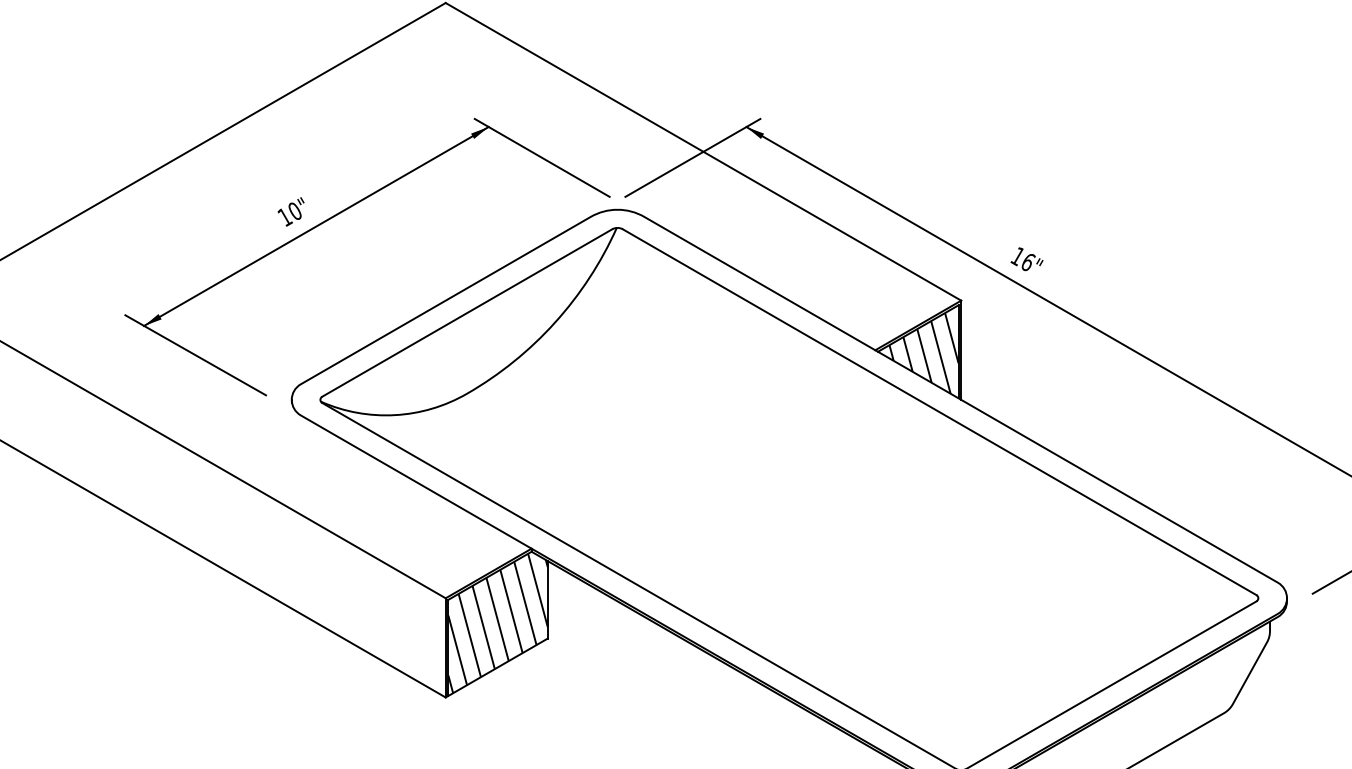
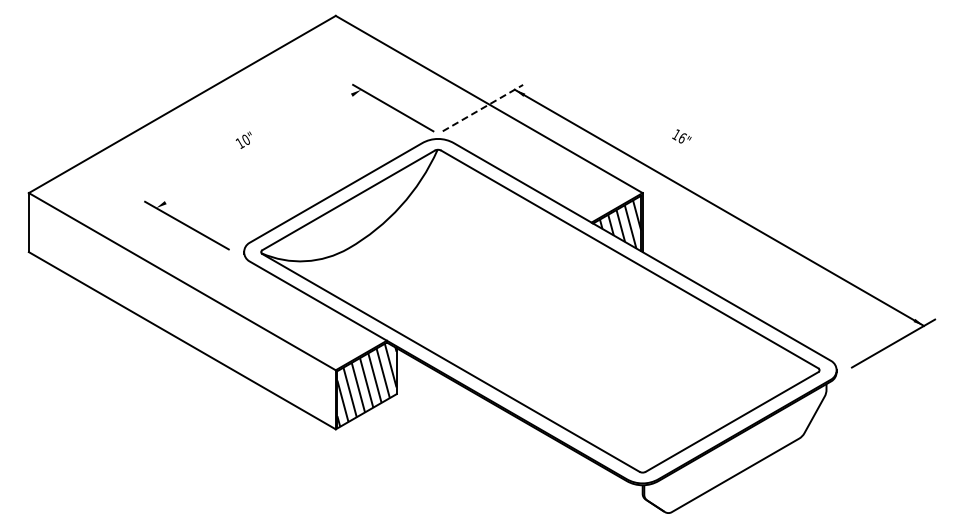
line: (693, 156) -> (483, 107), solid -> dashed
line: (315, 225) -> (258, 148), removed
text: (1026, 259) -> (681, 136), moved

